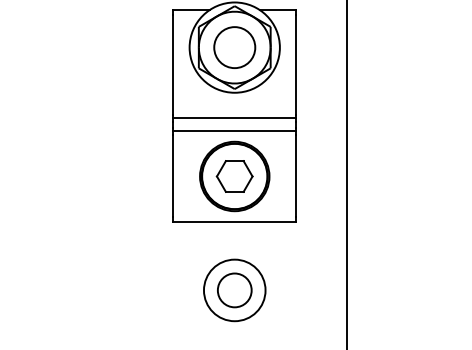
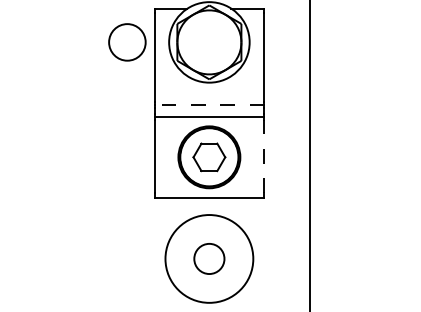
circle: (234, 47) -> (127, 42), moved
line: (234, 118) -> (209, 105), solid -> dashed
line: (296, 175) -> (264, 156), solid -> dashed
circle: (233, 289) -> (208, 258), size x1.6

